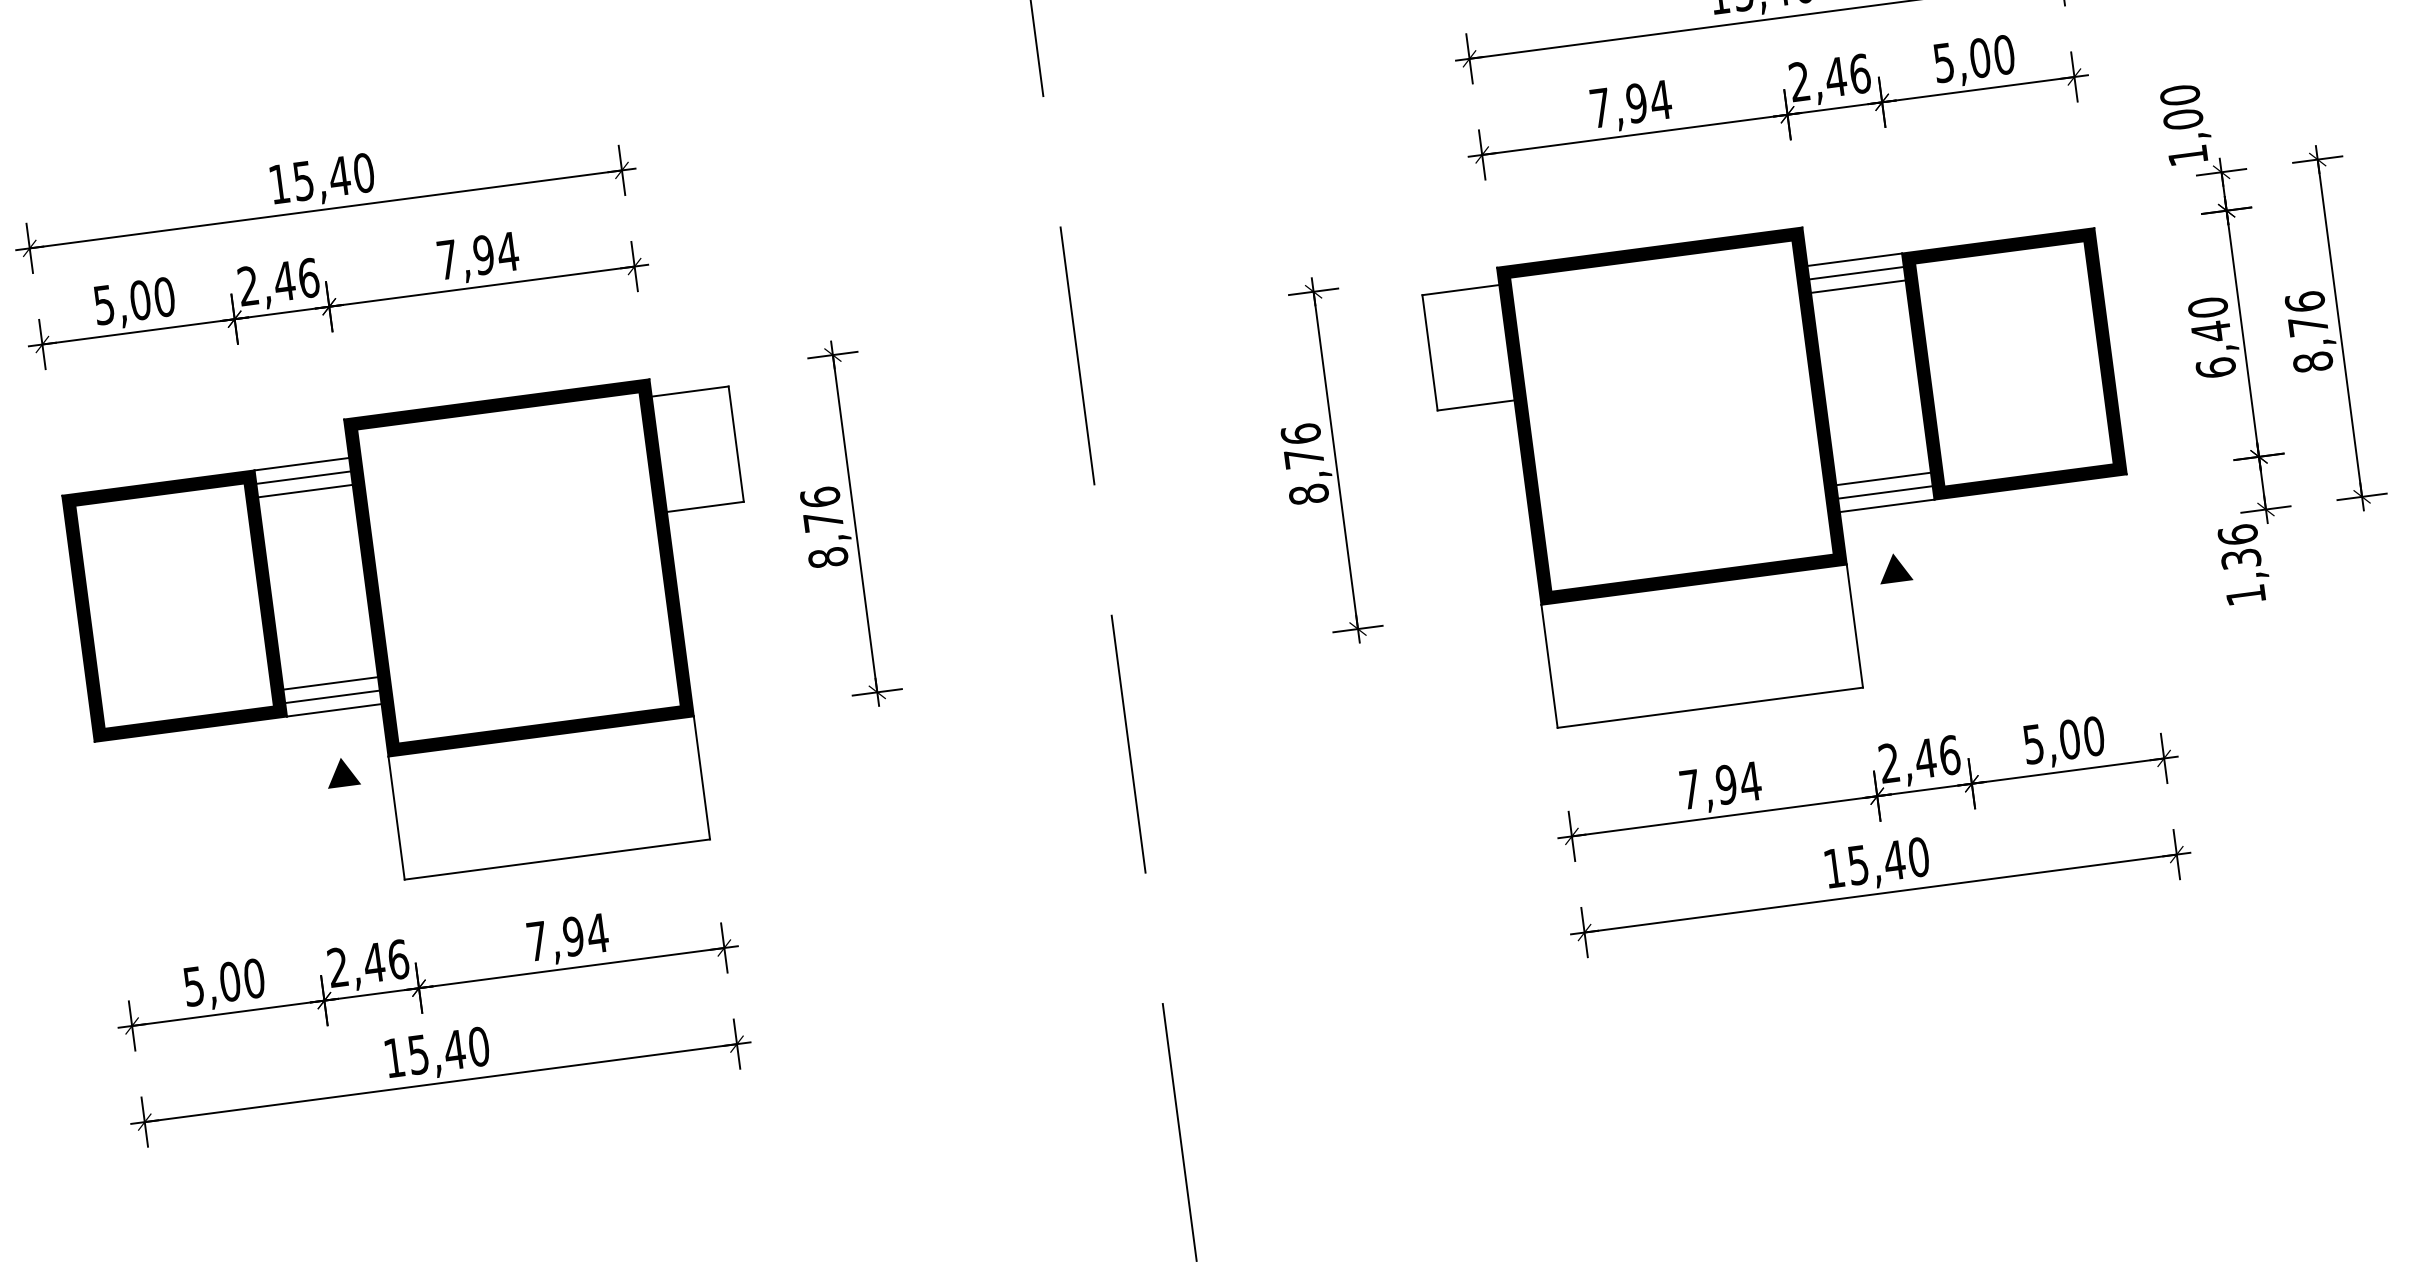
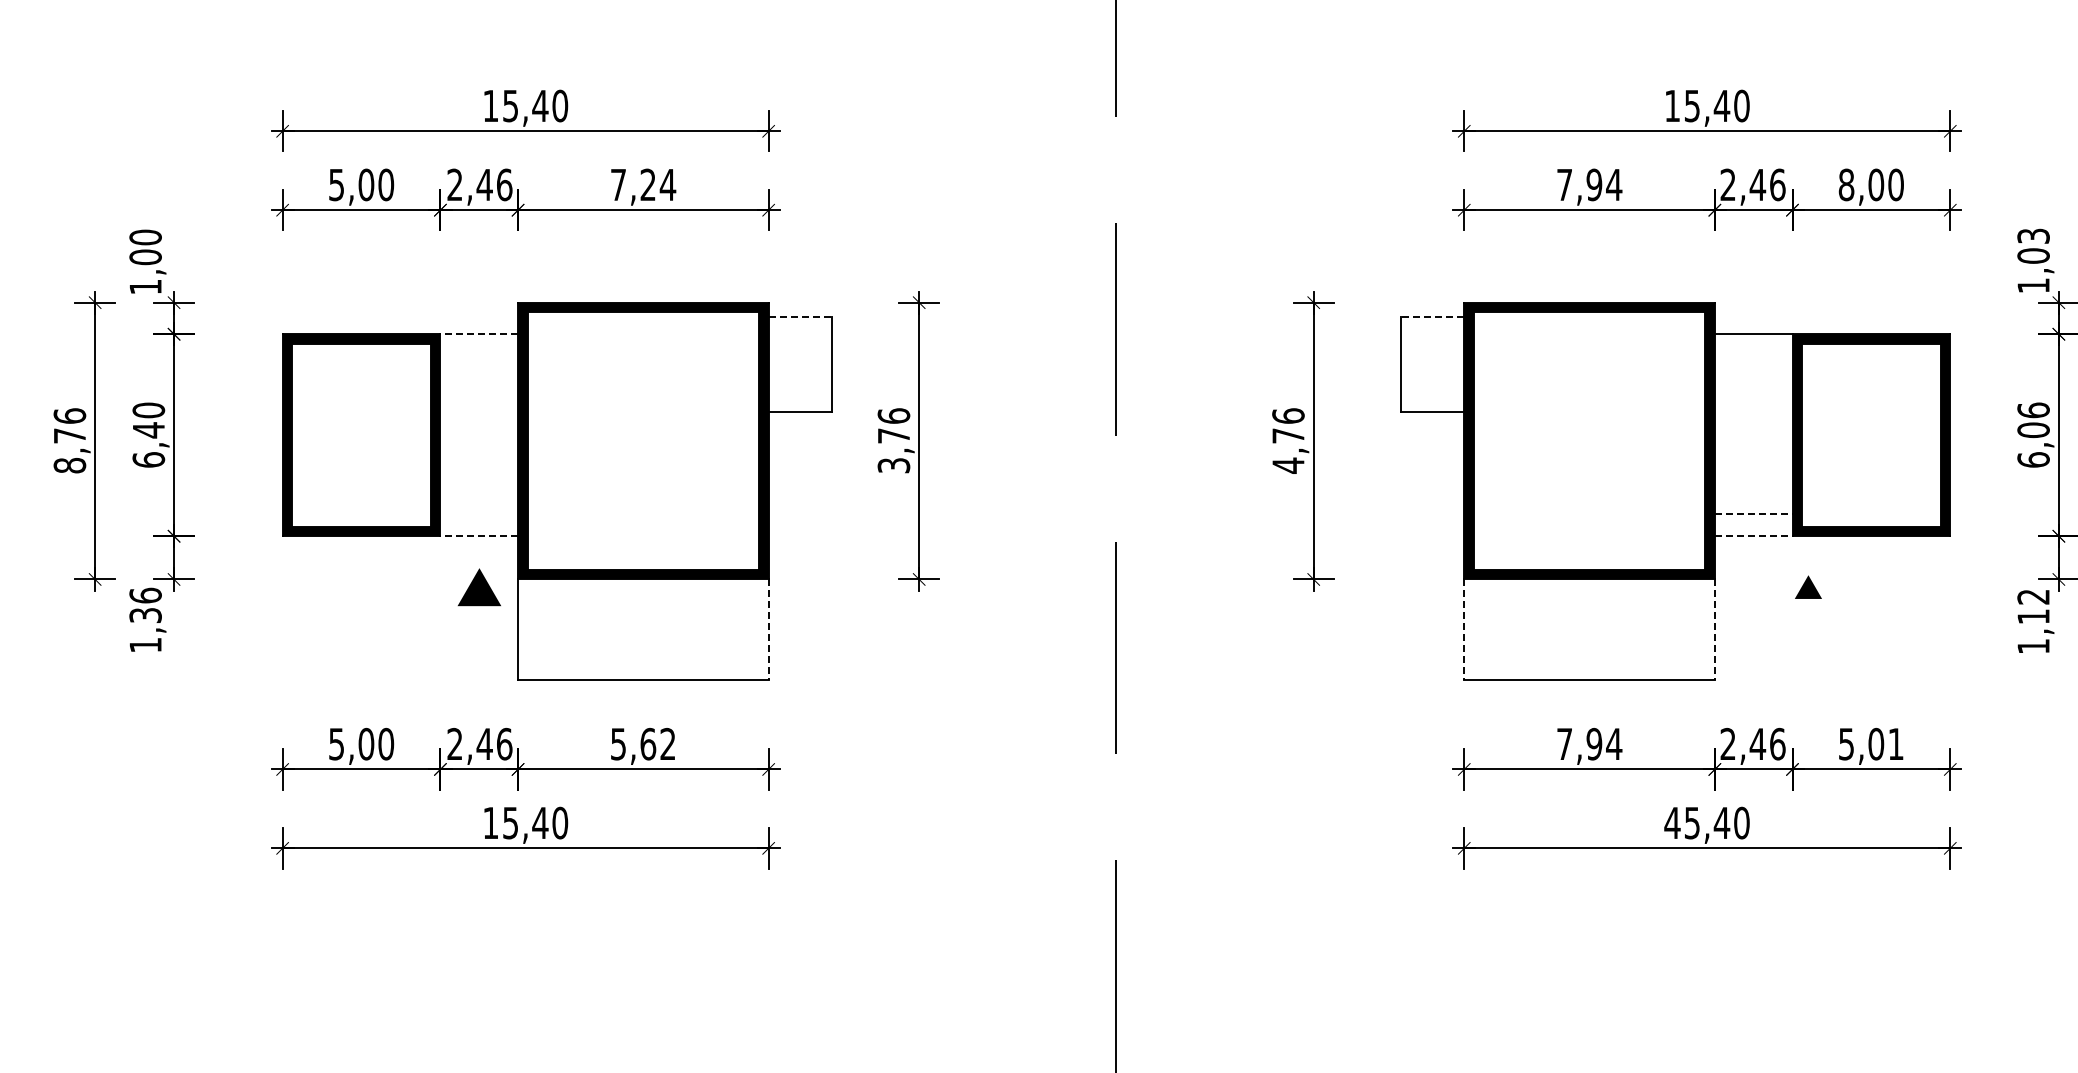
text: (1943, 62) -> (1846, 184), 5,00 -> 8,00
text: (2179, 94) -> (2033, 235), 1,00 -> 1,03
text: (482, 254) -> (647, 184), 7,94 -> 7,24
line: (1856, 273) -> (1753, 345), removed
line: (1858, 286) -> (1753, 356), removed
line: (1460, 289) -> (1432, 316), solid -> dashed
text: (2209, 319) -> (2033, 420), 6,40 -> 6,06
line: (690, 390) -> (800, 316), solid -> dashed
line: (302, 464) -> (479, 334), solid -> dashed
line: (303, 477) -> (479, 345), removed
line: (1883, 479) -> (1753, 514), solid -> dashed
line: (305, 491) -> (479, 356), removed
line: (1885, 492) -> (1753, 525), removed
text: (1309, 494) -> (1288, 465), 8,76 -> 4,76
line: (1886, 506) -> (1753, 536), solid -> dashed
text: (2239, 546) -> (2033, 606), 1,36 -> 1,12
text: (827, 557) -> (893, 465), 8,76 -> 3,76
part: (1895, 567) -> (1808, 586), moved
line: (1854, 626) -> (1714, 630), solid -> dashed
line: (1549, 667) -> (1464, 630), solid -> dashed
line: (331, 683) -> (479, 514), removed
line: (332, 697) -> (479, 525), removed
line: (334, 710) -> (479, 536), solid -> dashed
text: (2093, 735) -> (1895, 743), 5,00 -> 5,01
part: (342, 771) -> (479, 586), size x1.6
line: (701, 778) -> (768, 630), solid -> dashed
text: (1834, 867) -> (1672, 822), 15,40 -> 45,40
text: (567, 936) -> (643, 743), 7,94 -> 5,62

